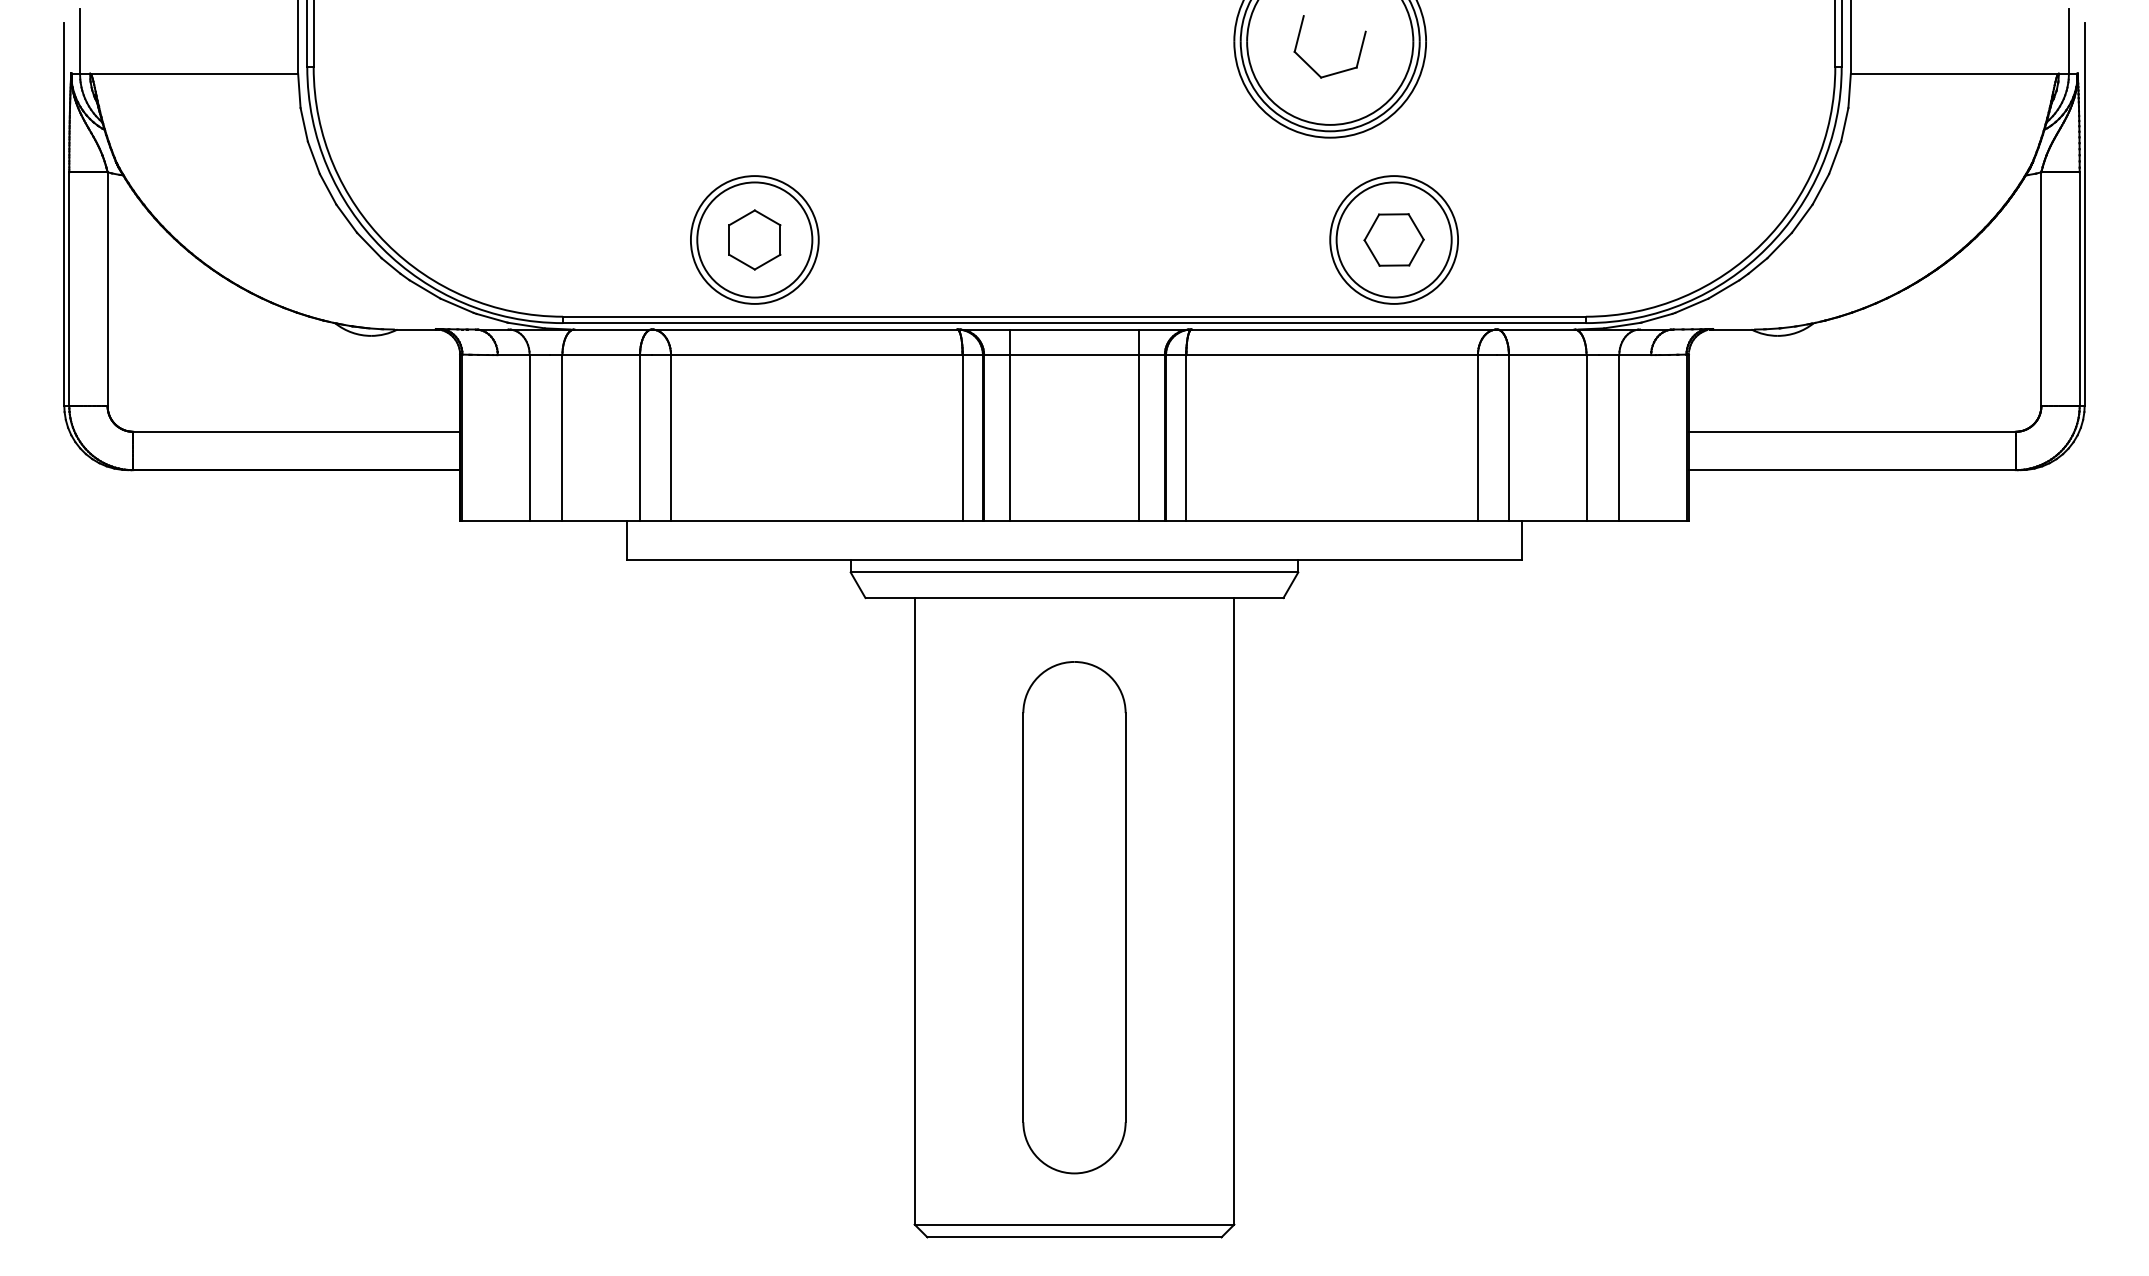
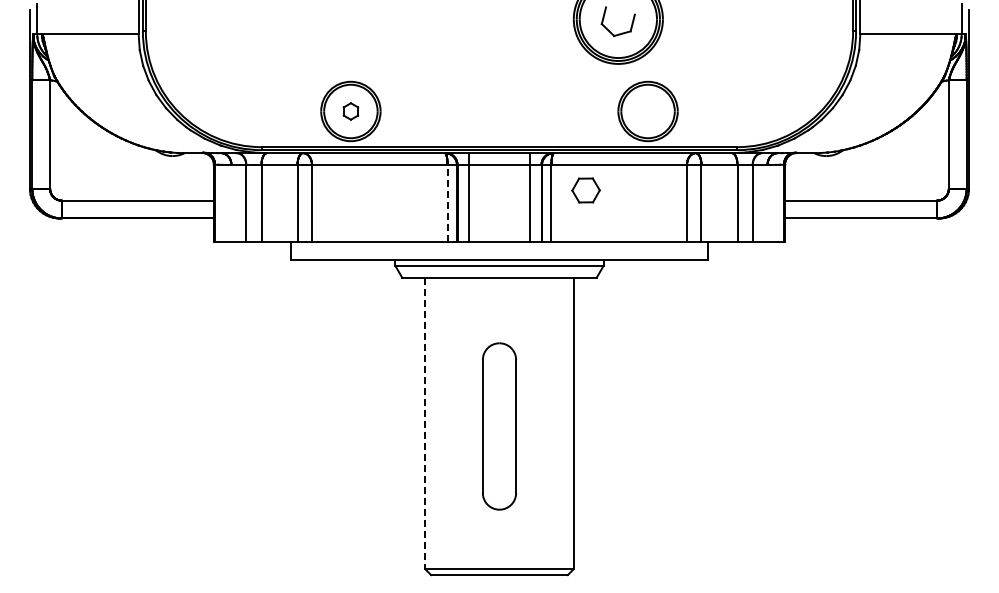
part: (753, 239) -> (350, 111), size x0.6
part: (1392, 239) -> (585, 190), moved
line: (962, 437) -> (447, 203), solid -> dashed
line: (915, 911) -> (425, 423), solid -> dashed
part: (1074, 917) -> (499, 426), size x0.7

